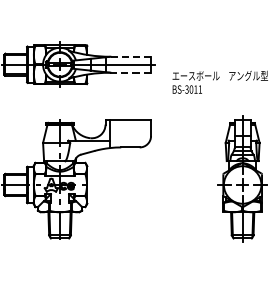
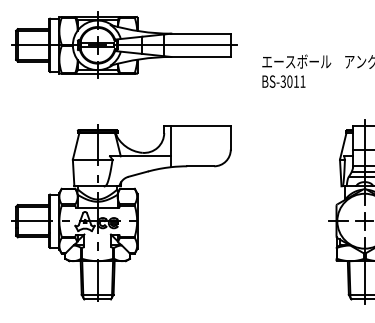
line: (130, 56) -> (200, 33), dashed -> solid
line: (131, 72) -> (202, 56), dashed -> solid

